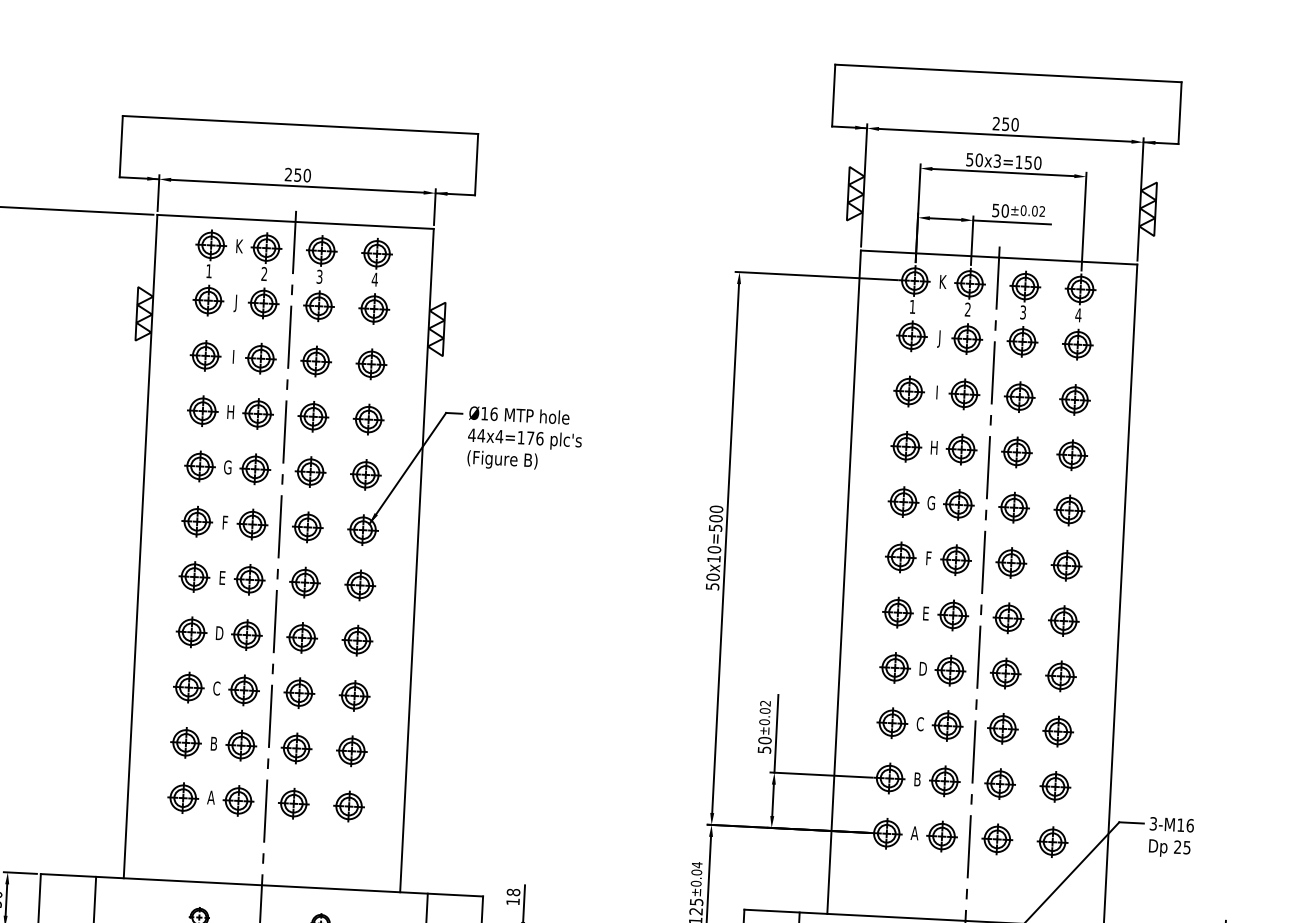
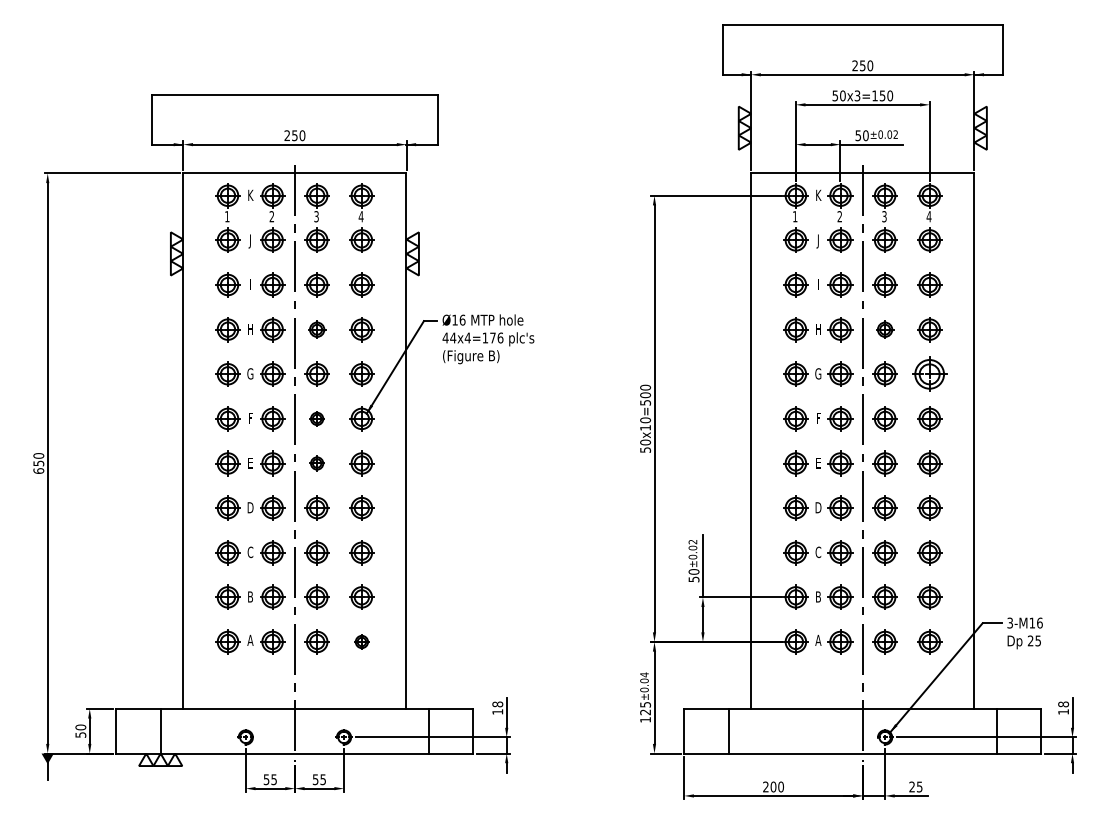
part: (312, 416) -> (316, 329), size x0.7
part: (1016, 452) -> (884, 329), size x0.7
part: (1069, 509) -> (929, 373), size x1.4
part: (306, 526) -> (316, 418), size x0.6
part: (304, 582) -> (316, 463), size x0.6
part: (348, 805) -> (361, 641), size x0.6

